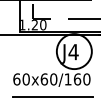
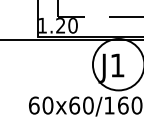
text: (73, 52) -> (117, 66), J4 -> J1

